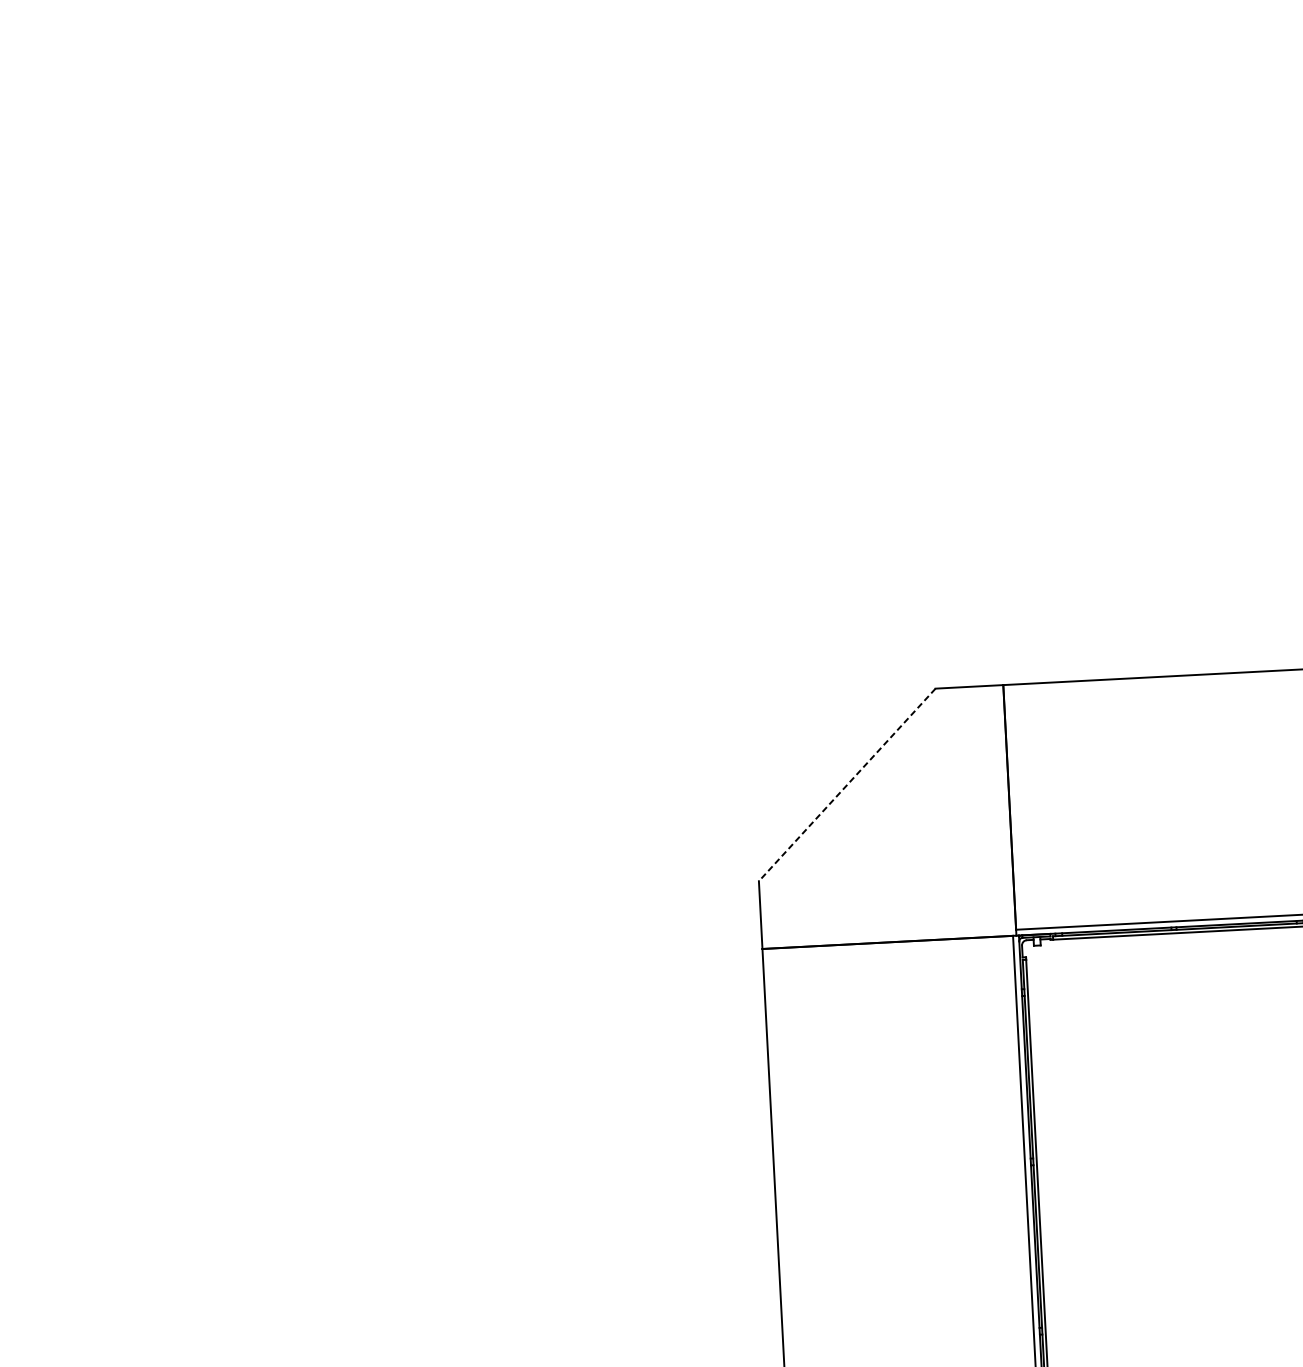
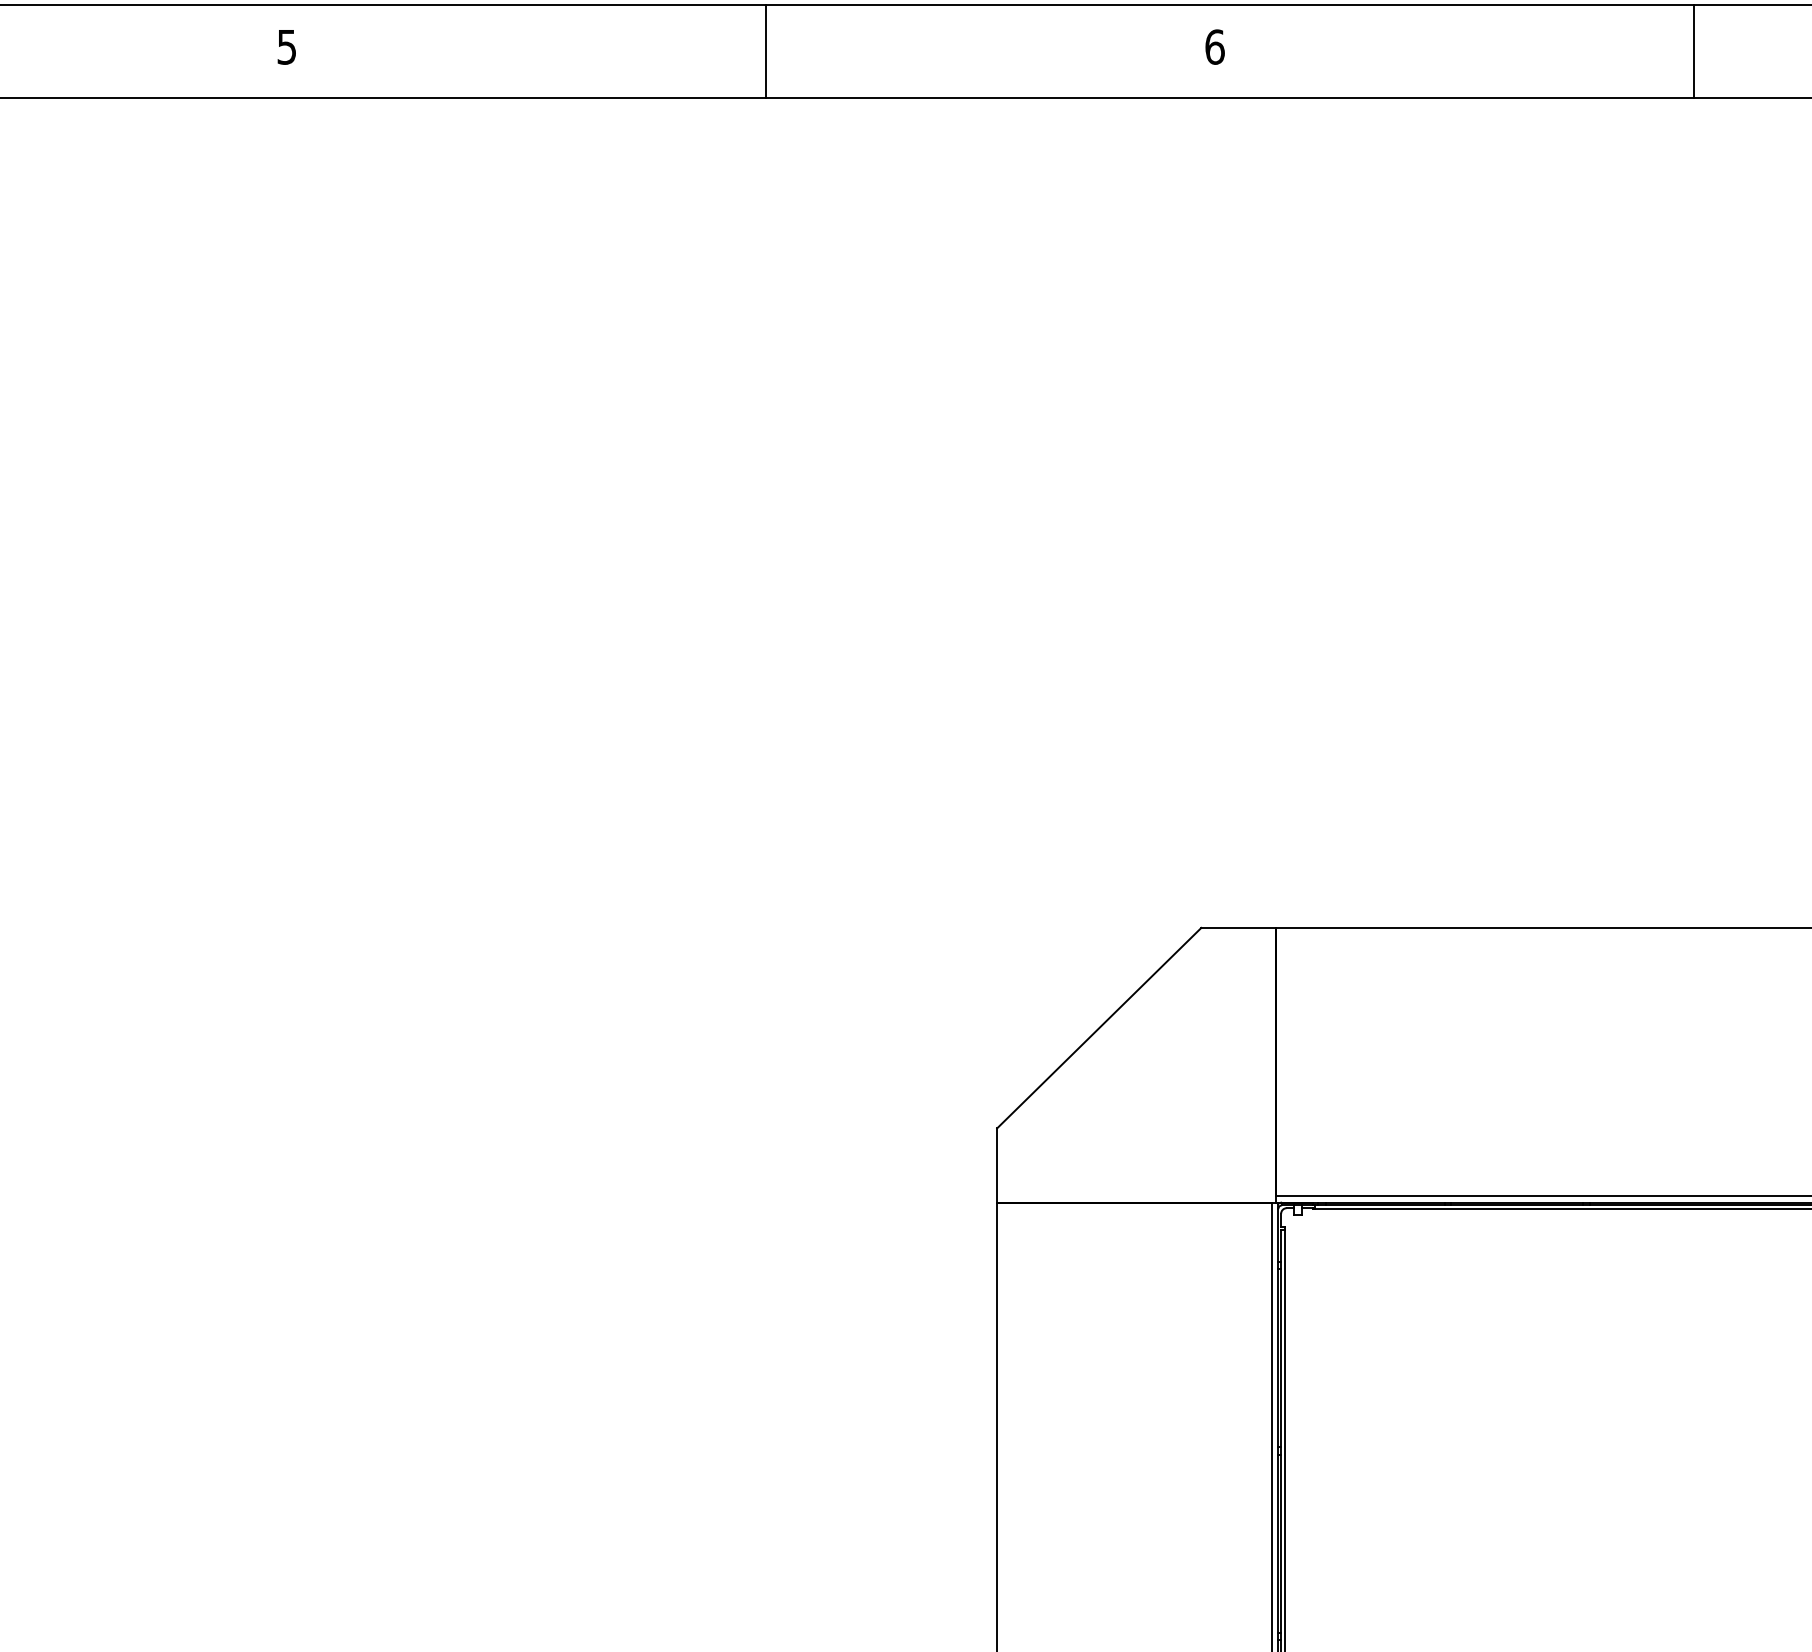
line: (846, 785) -> (1098, 1028), dashed -> solid

